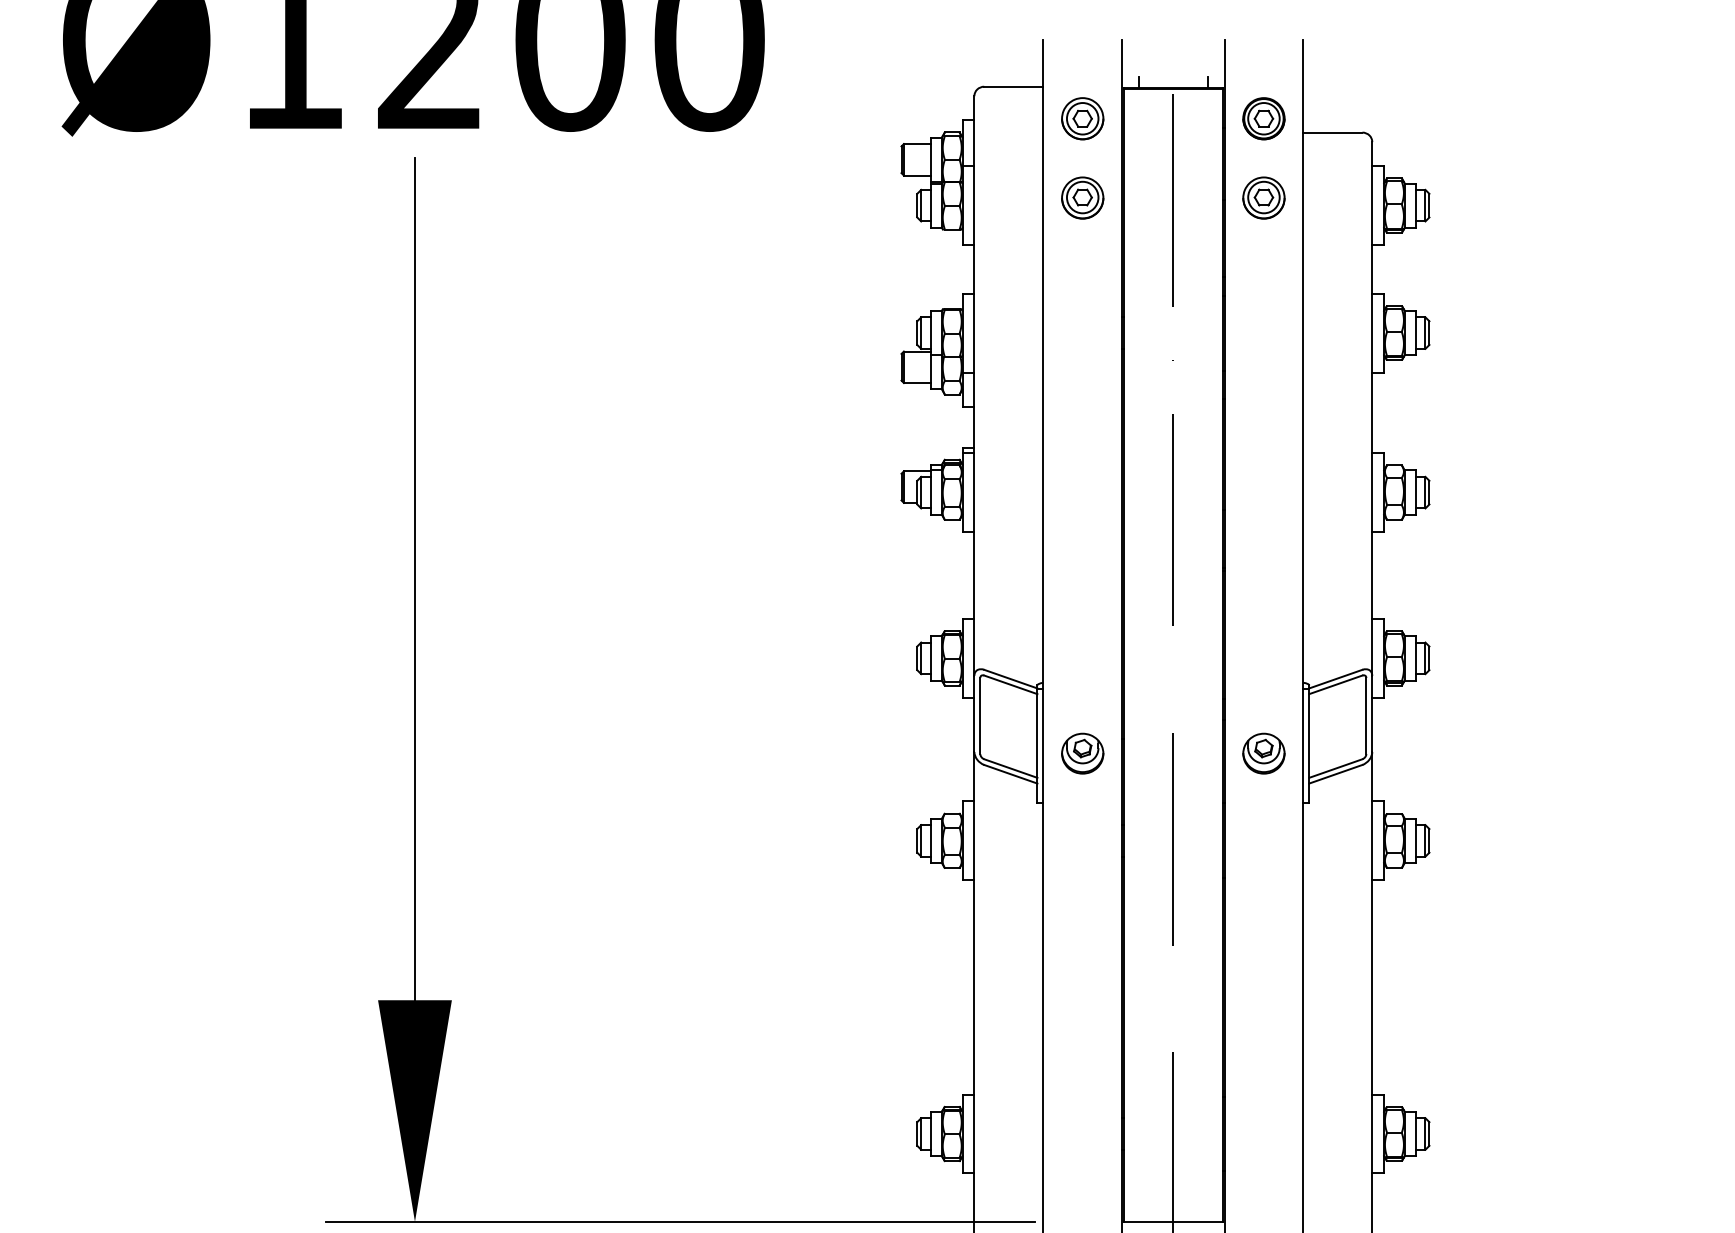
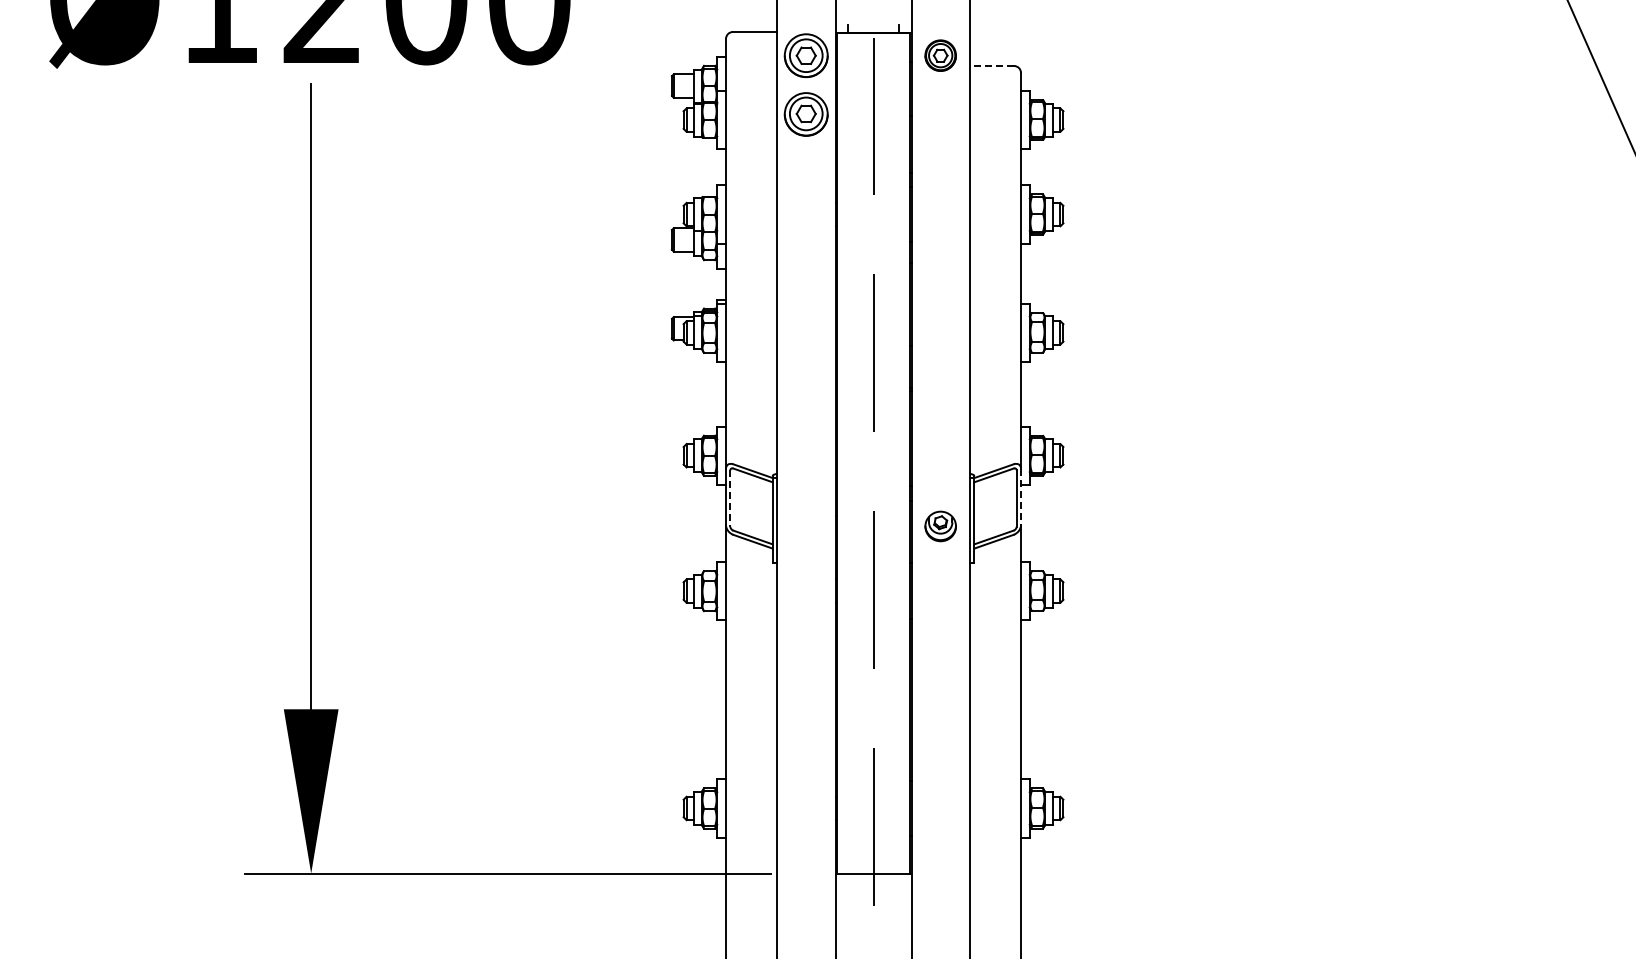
part: (1082, 118) -> (806, 55), size x1.4
line: (1332, 132) -> (991, 65), solid -> dashed
part: (1082, 198) -> (806, 114), size x1.4
part: (1263, 198) -> (940, 114), removed
line: (1372, 714) -> (1021, 497), solid -> dashed
line: (980, 717) -> (730, 499), solid -> dashed
part: (1082, 753) -> (806, 526), removed

